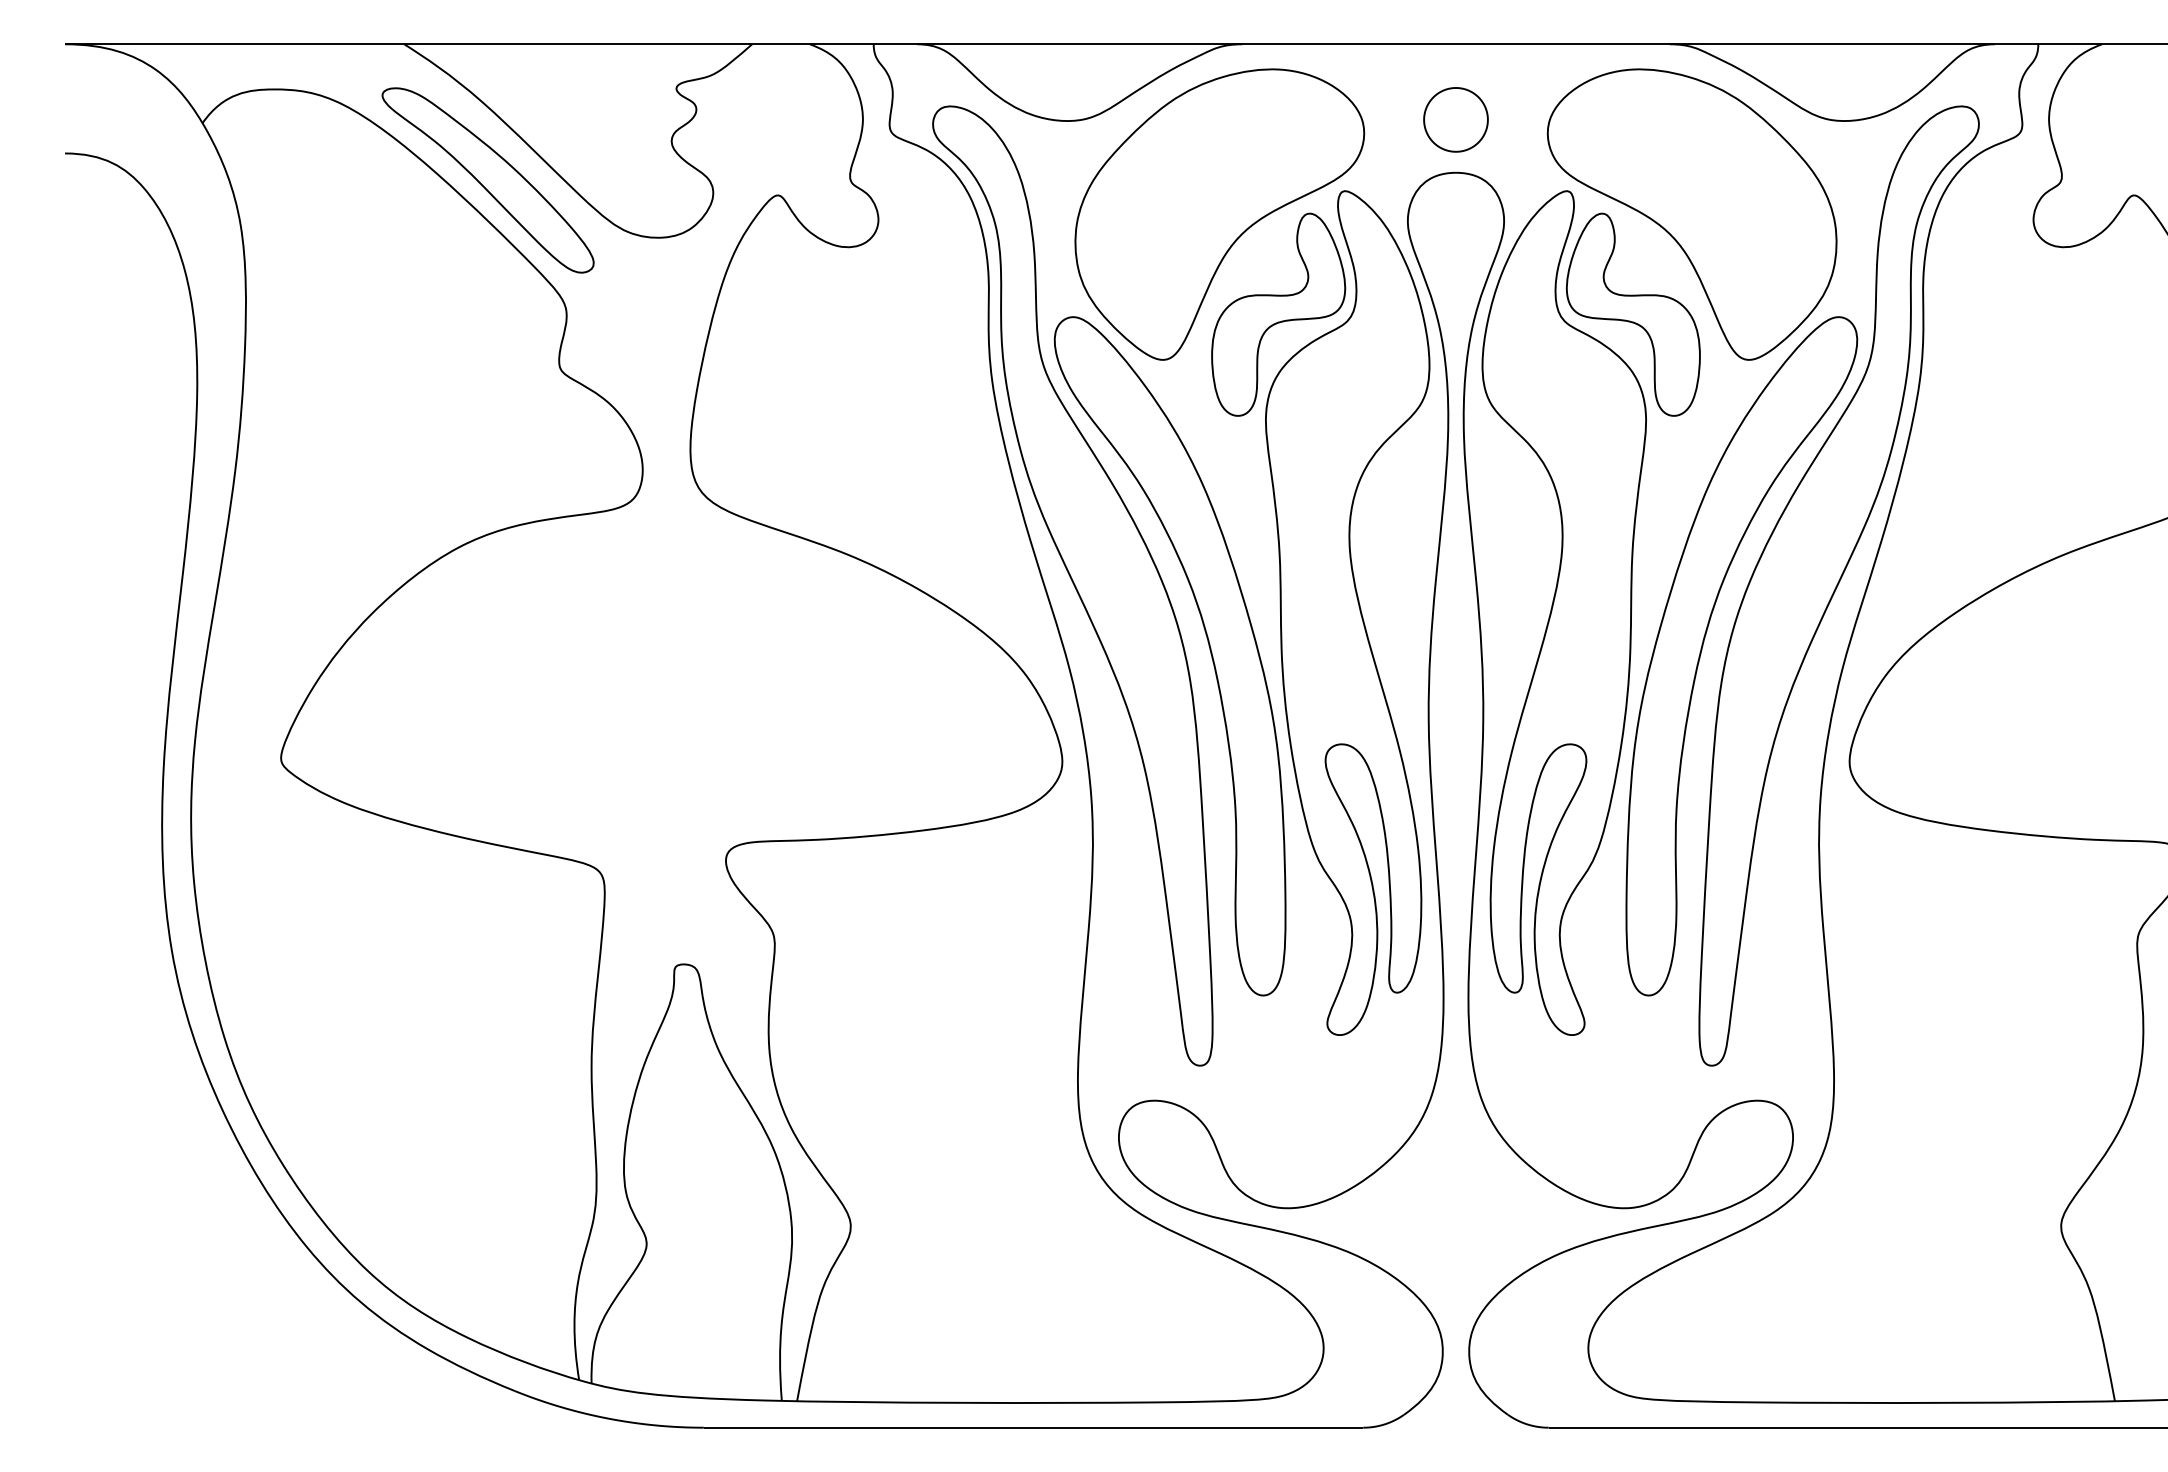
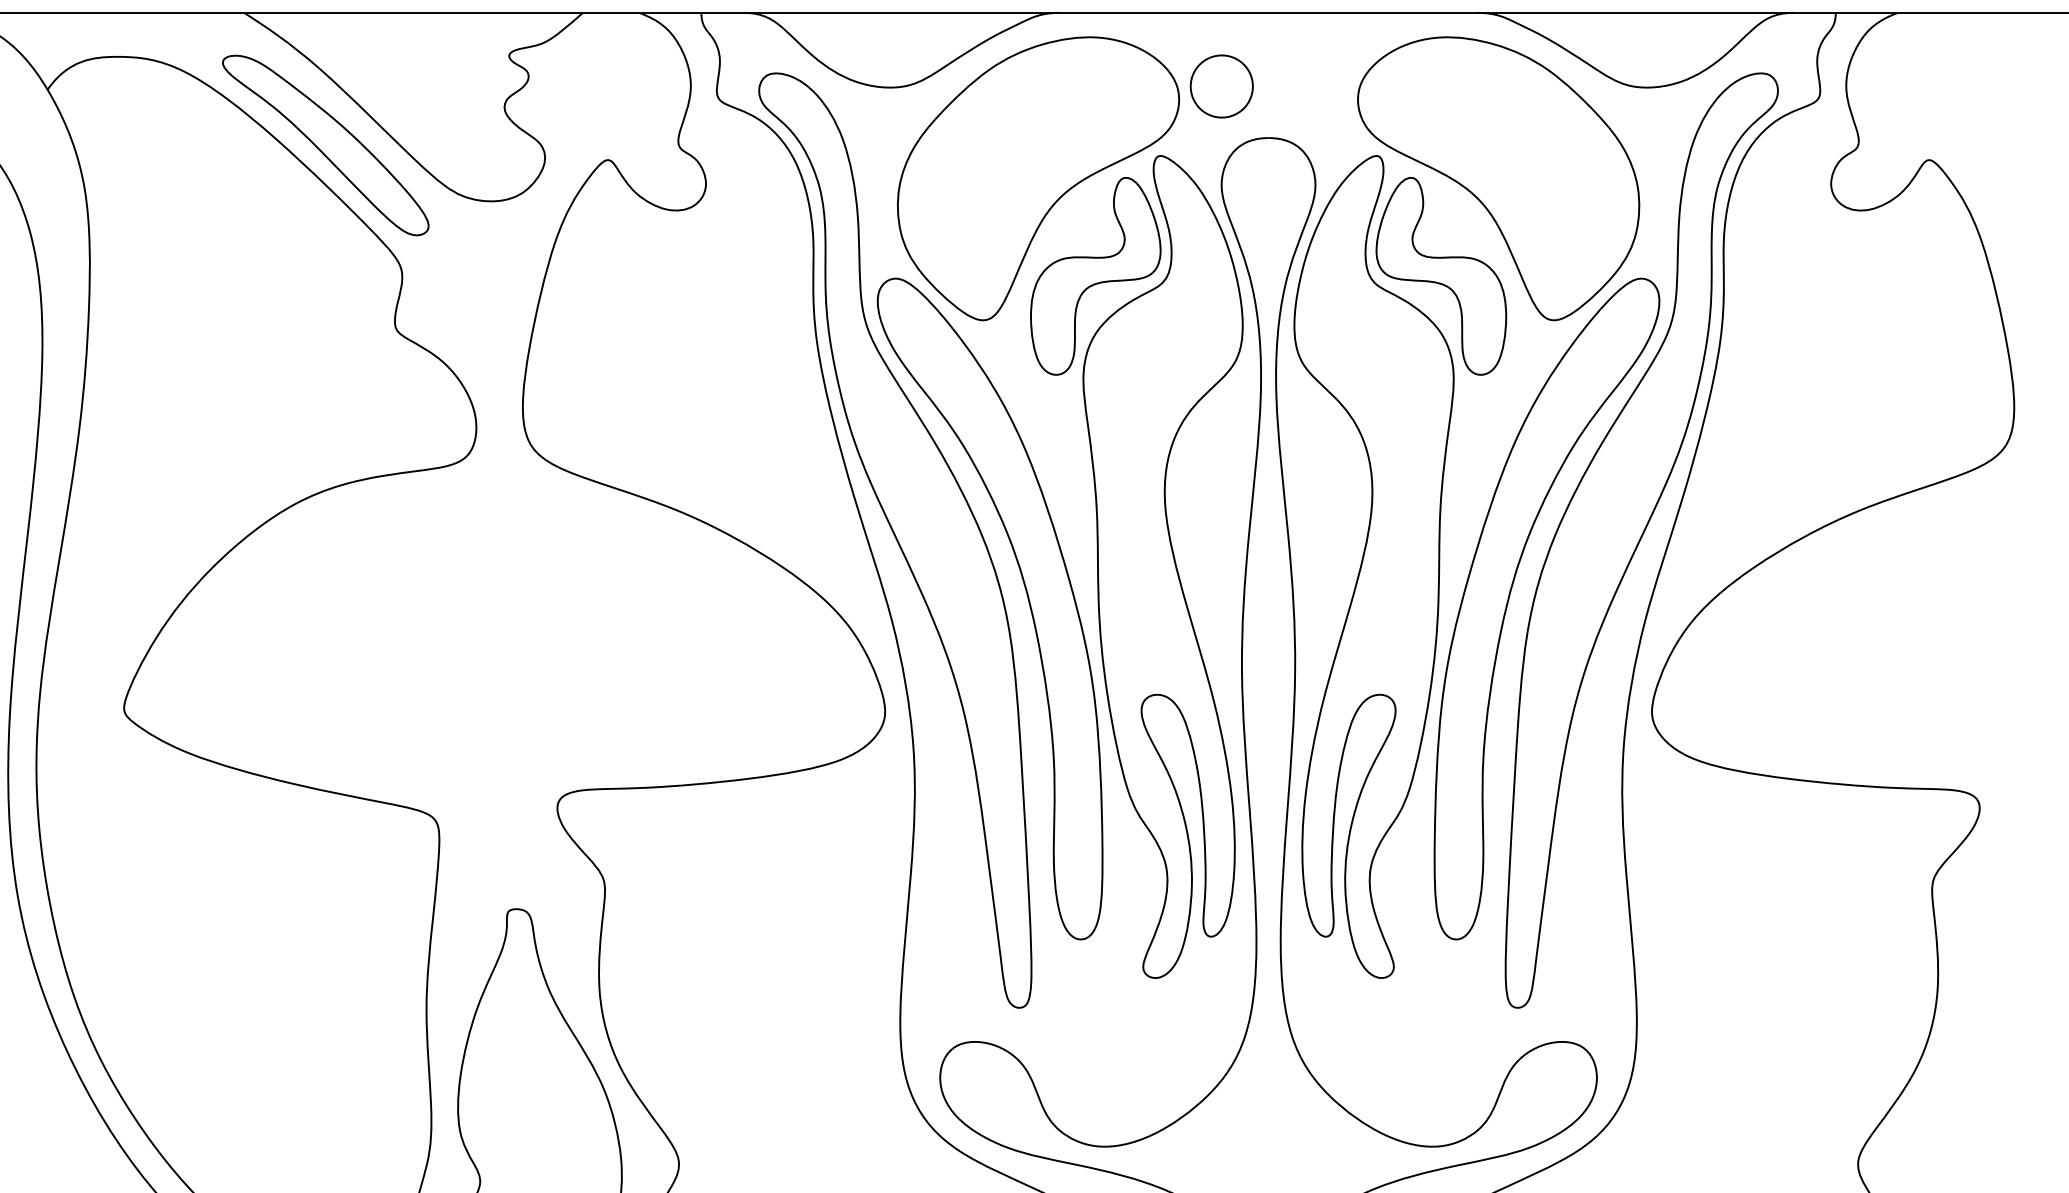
part: (1455, 119) -> (1221, 86), moved

